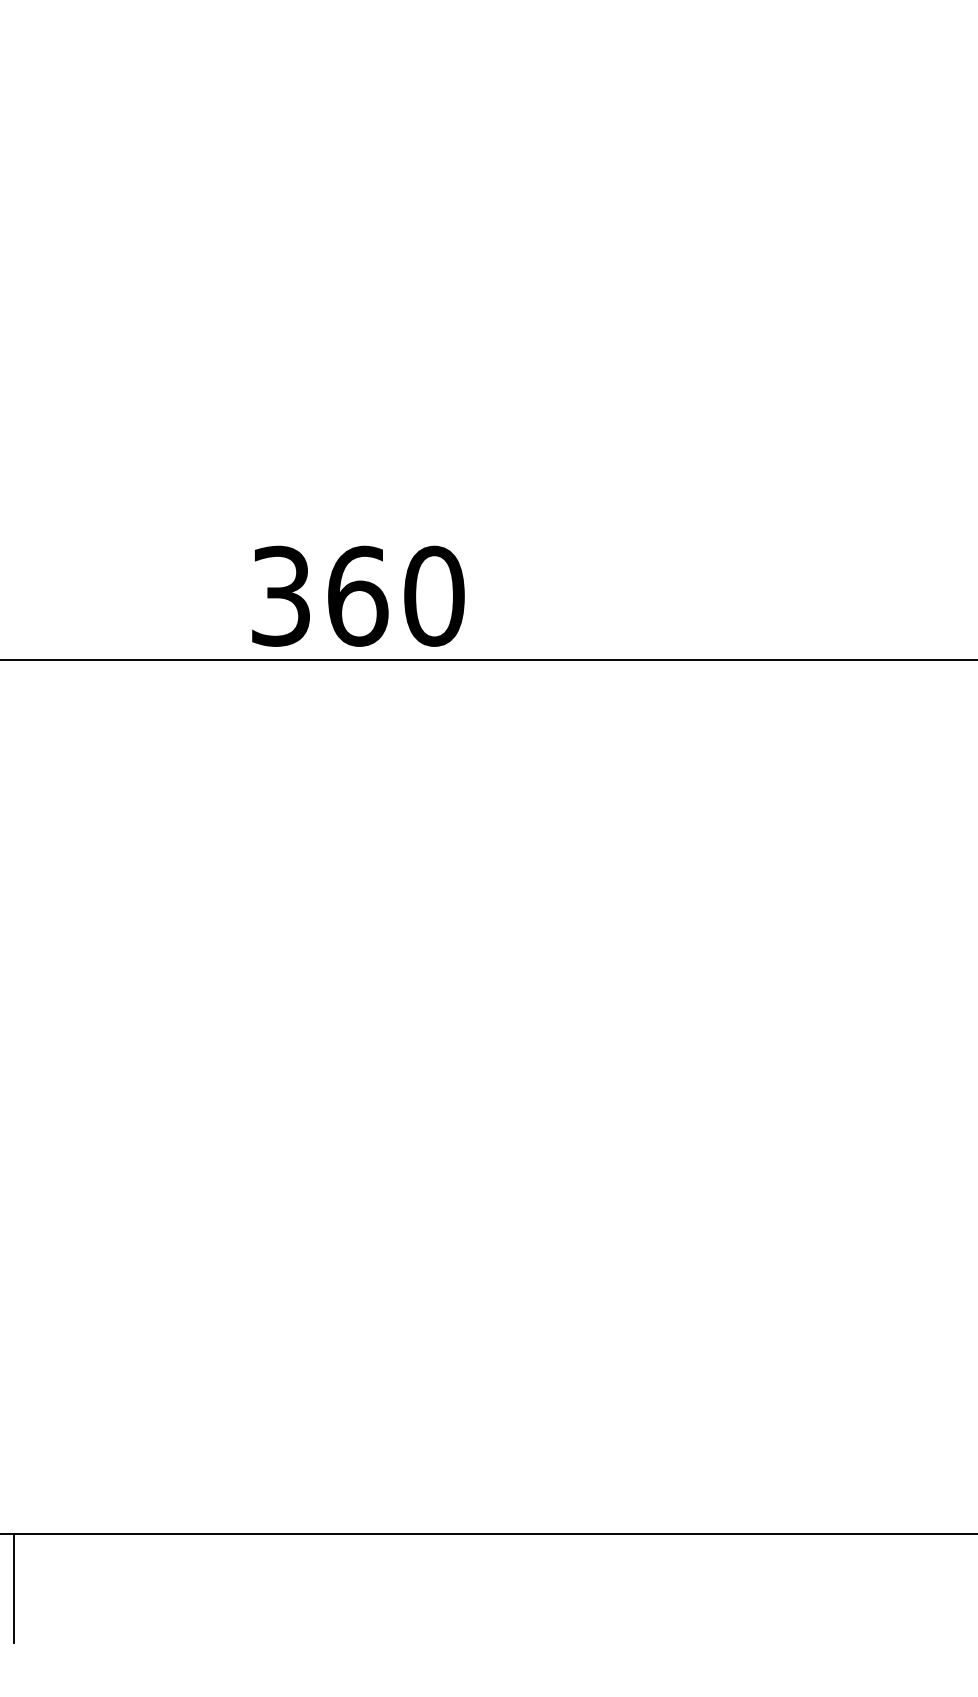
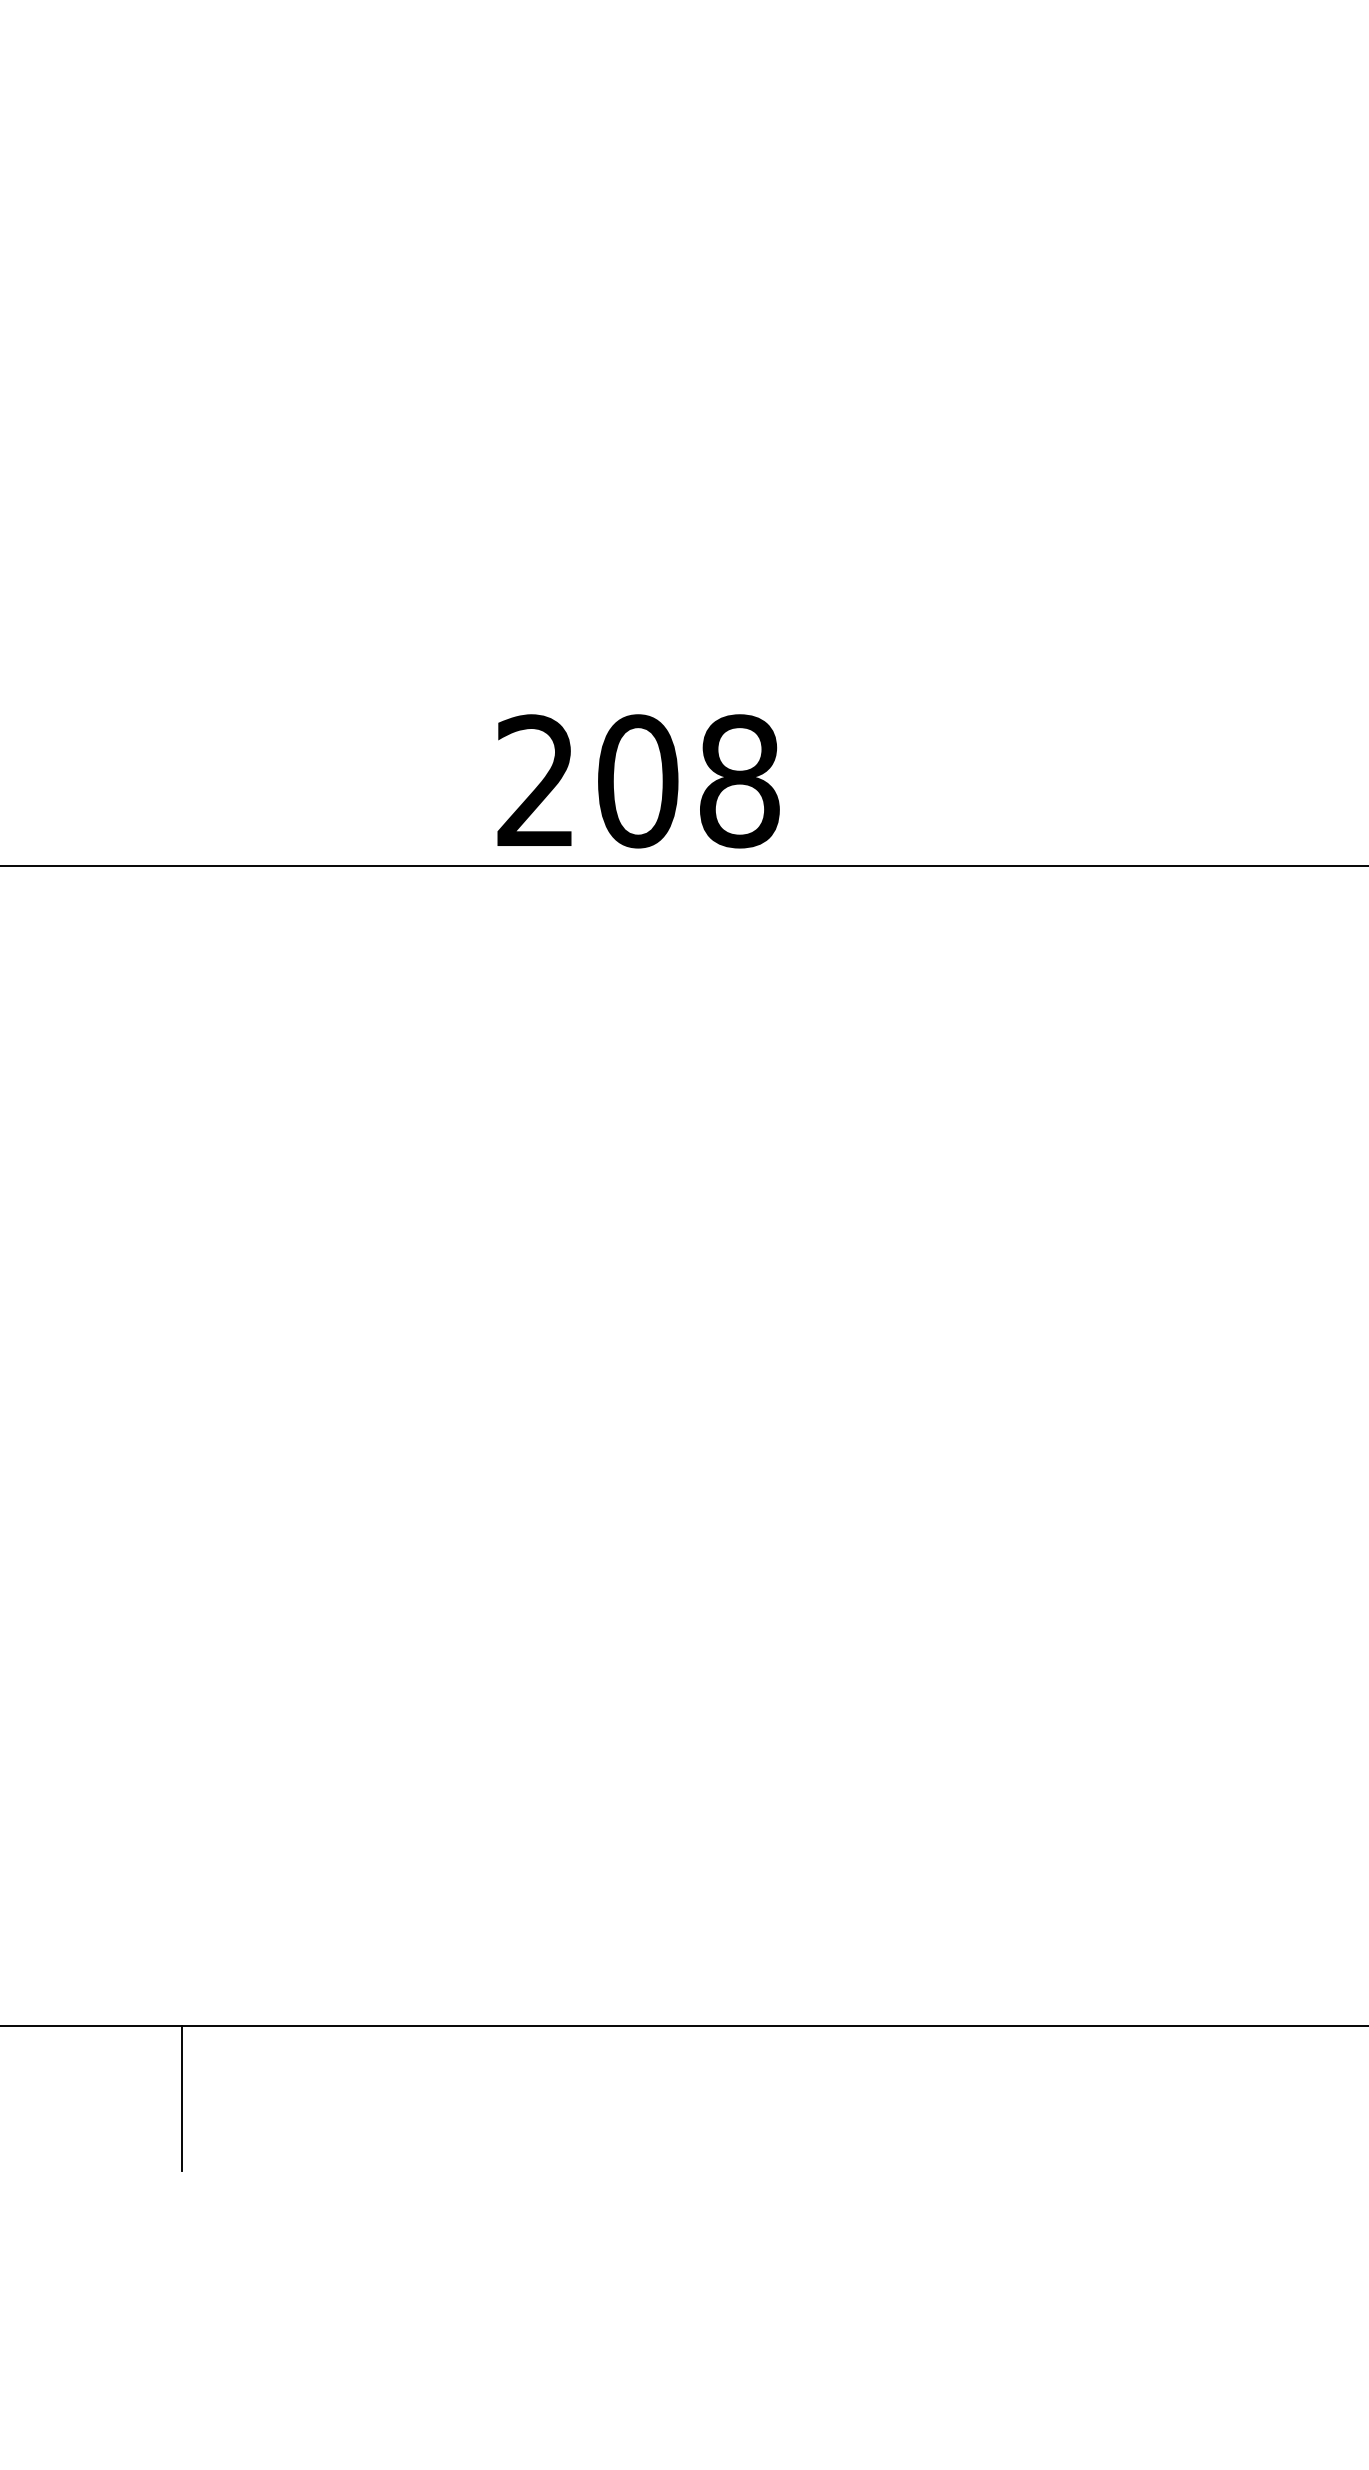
text: (358, 596) -> (638, 781), 360 -> 208

